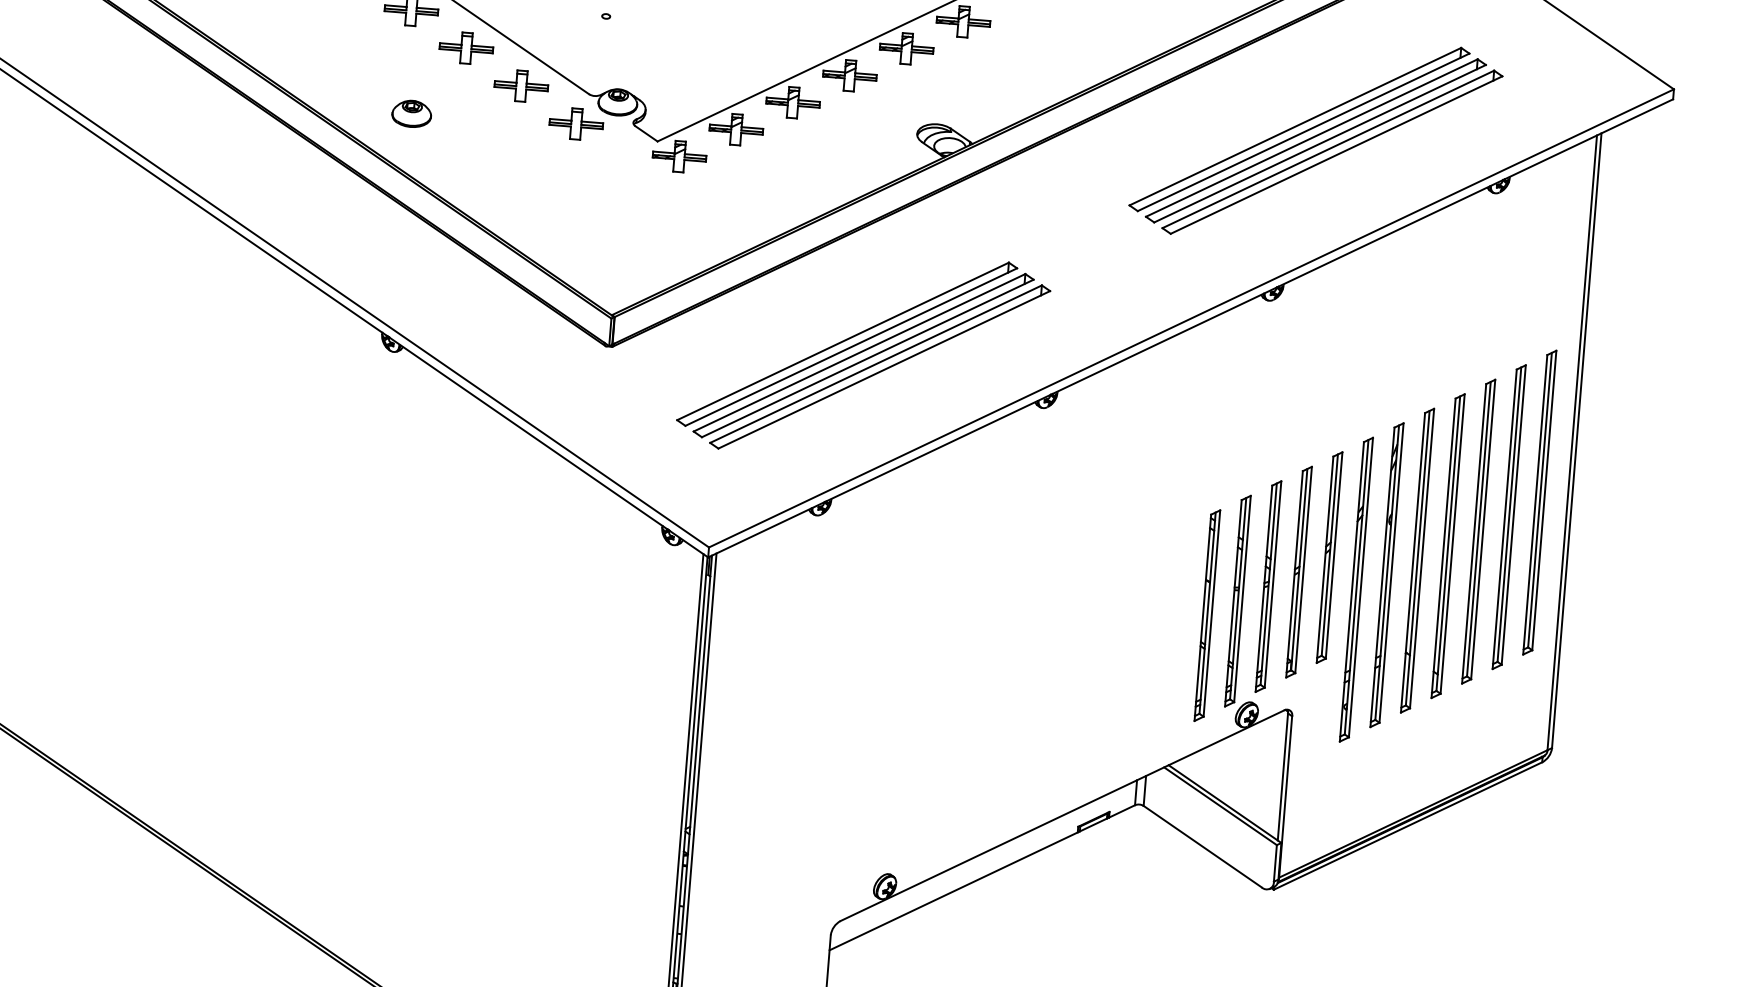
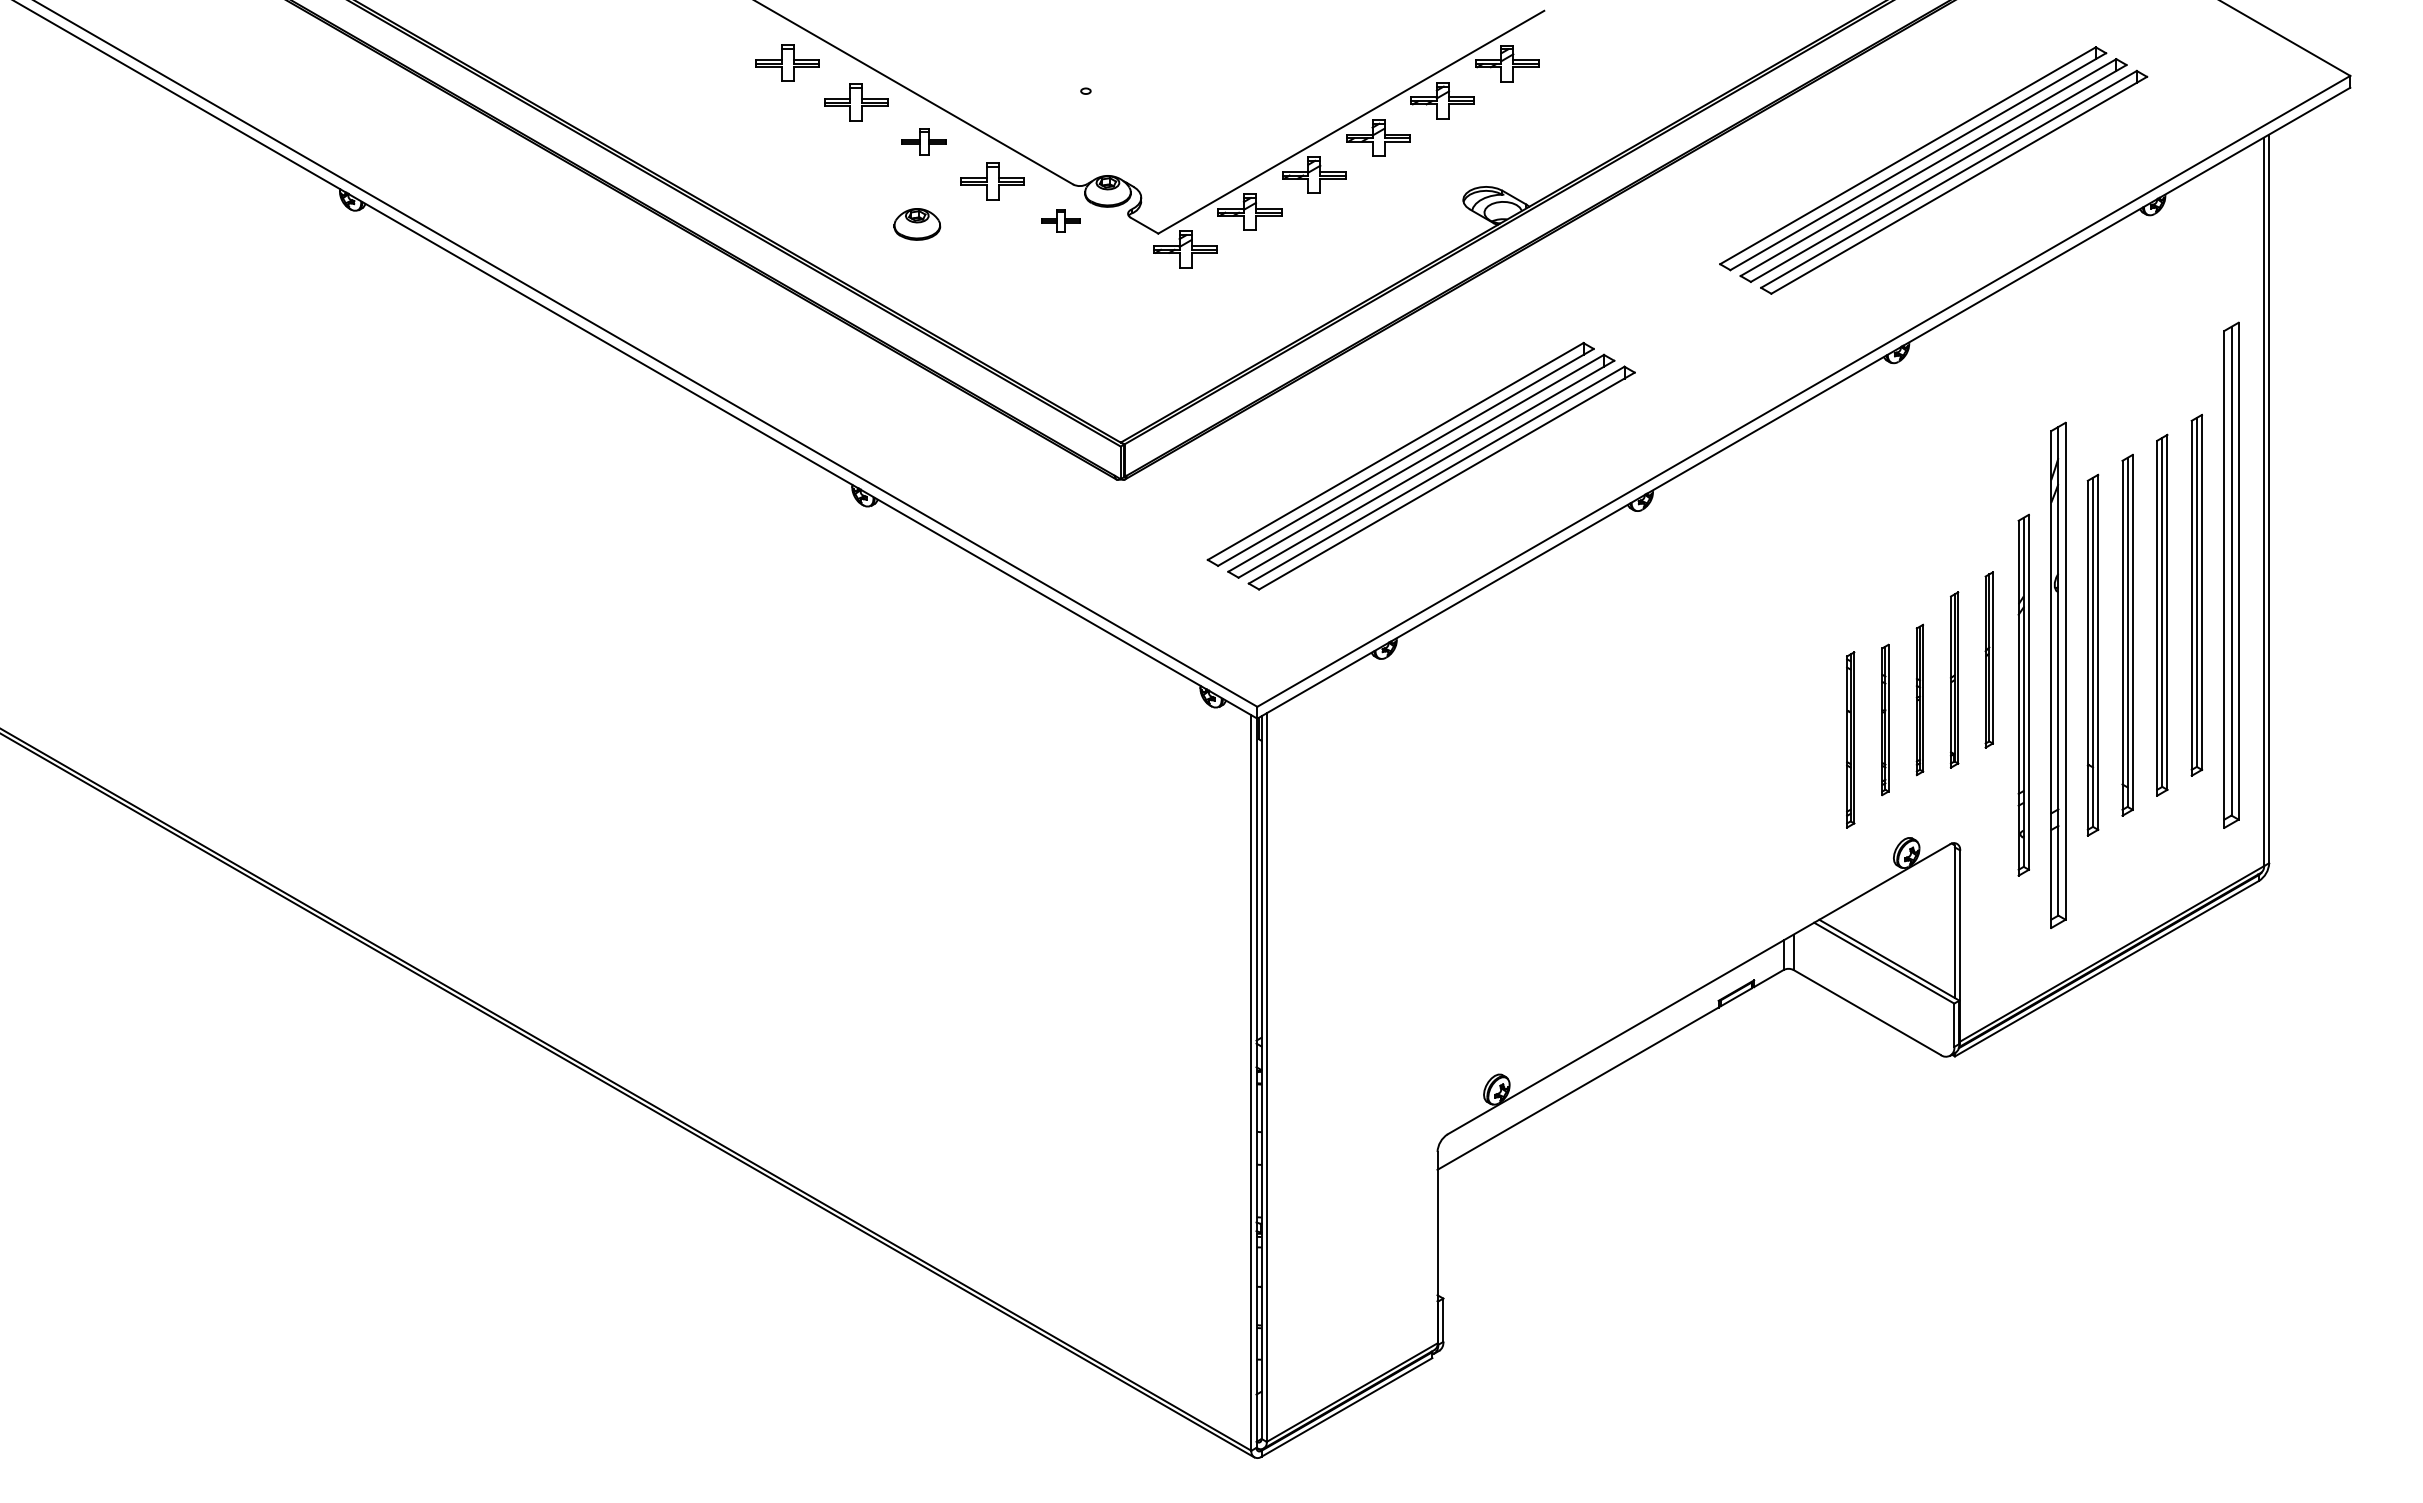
part: (466, 47) -> (924, 141), size x0.7
part: (412, 113) -> (917, 224), moved
part: (575, 123) -> (1060, 220), size x0.6
part: (1539, 502) -> (2231, 575), size x1.4
part: (1329, 557) -> (1989, 659), size x0.7
part: (1299, 571) -> (1954, 679), size x0.7
part: (1387, 574) -> (2058, 674), size x1.4
part: (1268, 586) -> (1919, 699), size x0.6
part: (1238, 600) -> (1885, 719), size x0.6
part: (1207, 615) -> (1850, 739), size x0.7

